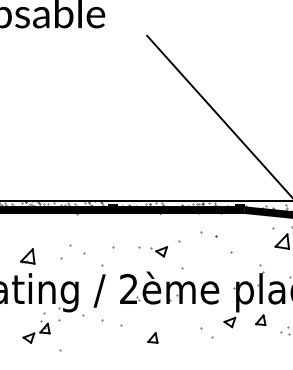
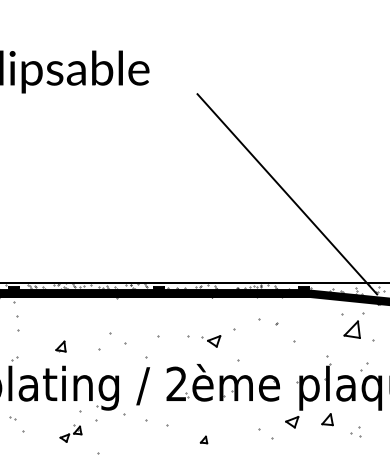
part: (27, 256) -> (60, 346), size x0.6
part: (36, 332) -> (70, 433), size x0.7
part: (152, 337) -> (203, 439), size x0.6

